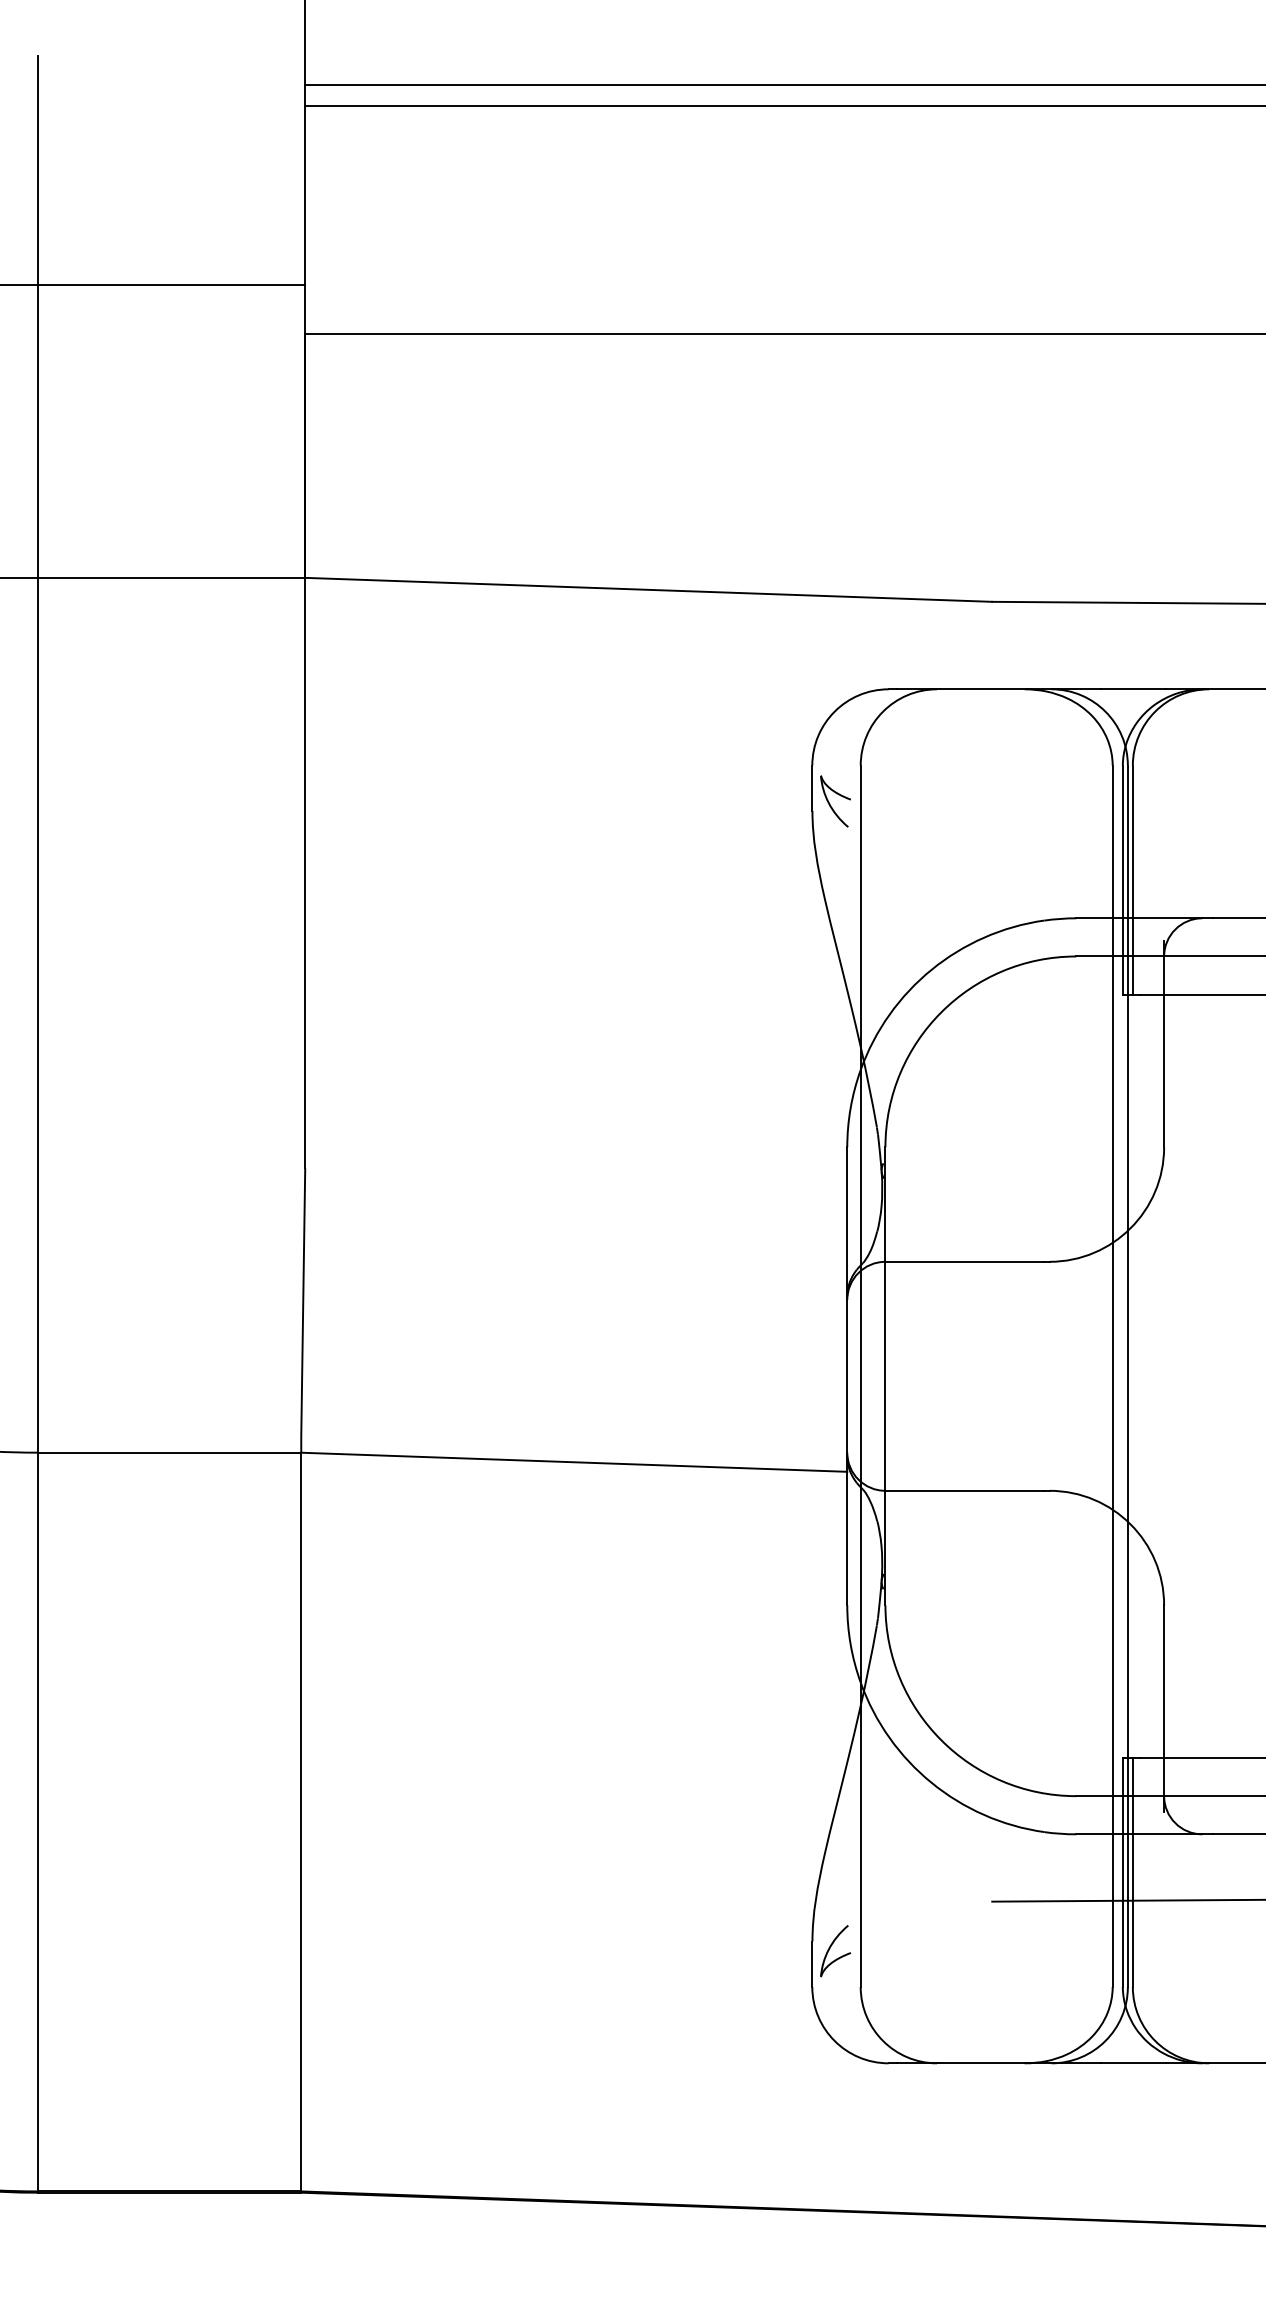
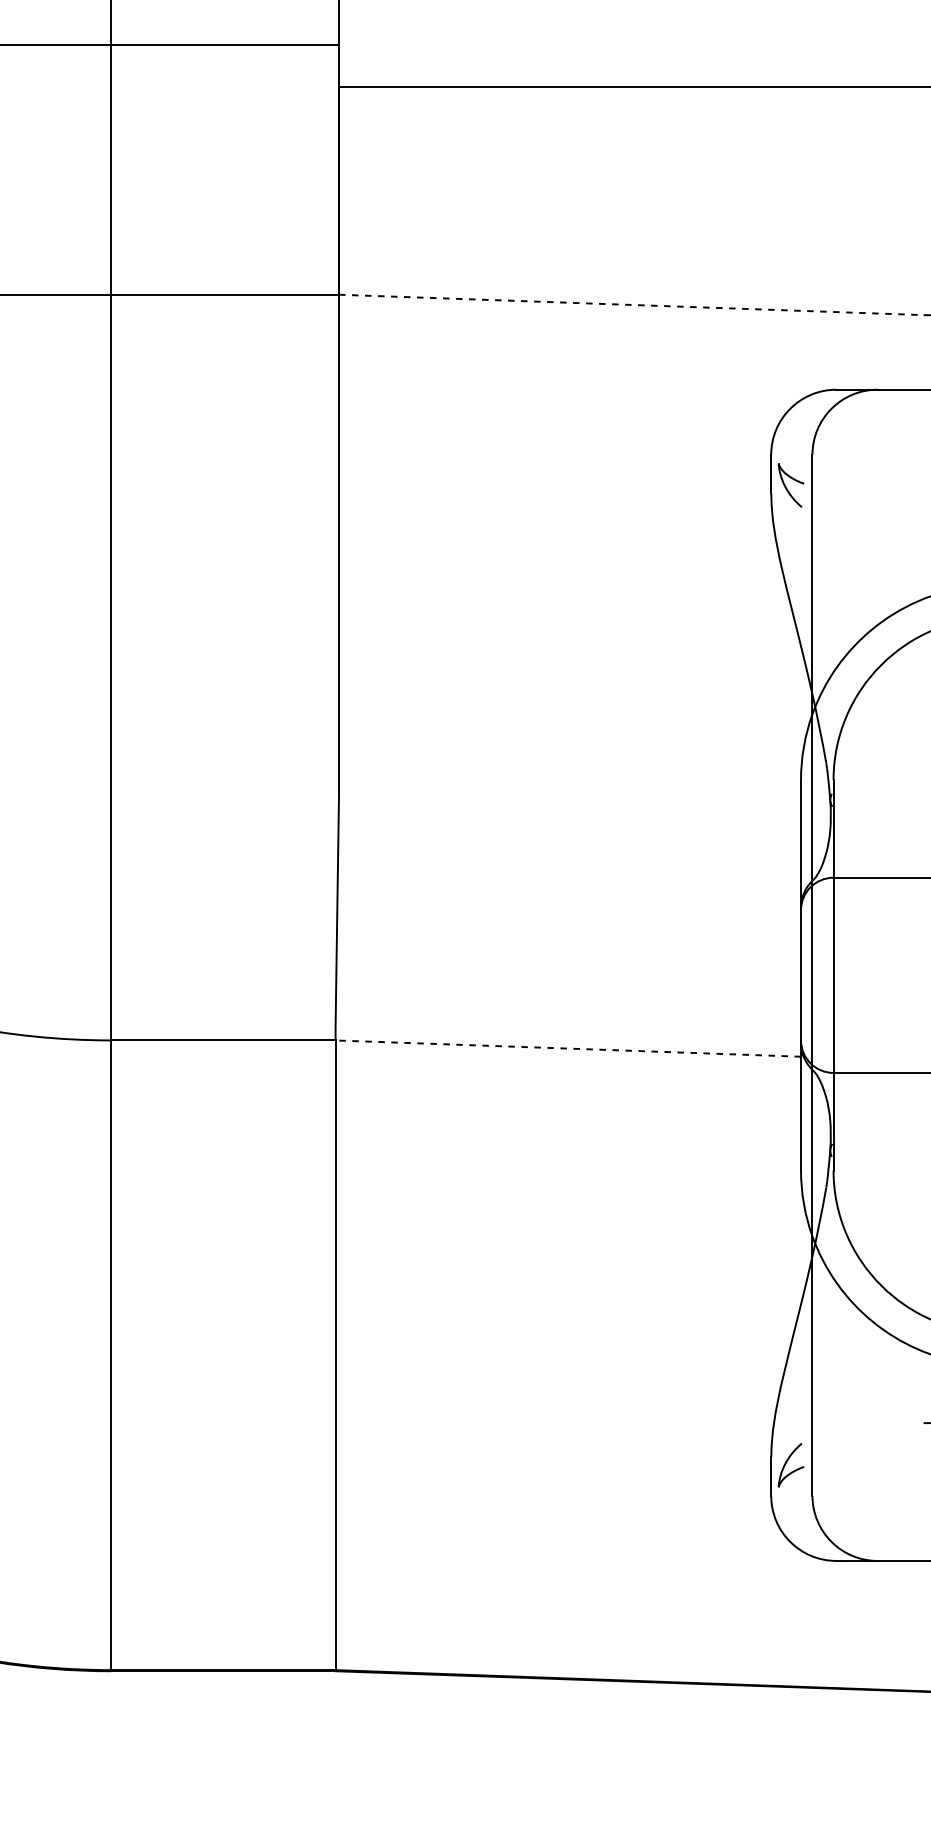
line: (648, 589) -> (631, 304), solid -> dashed
line: (573, 1462) -> (567, 1048), solid -> dashed

